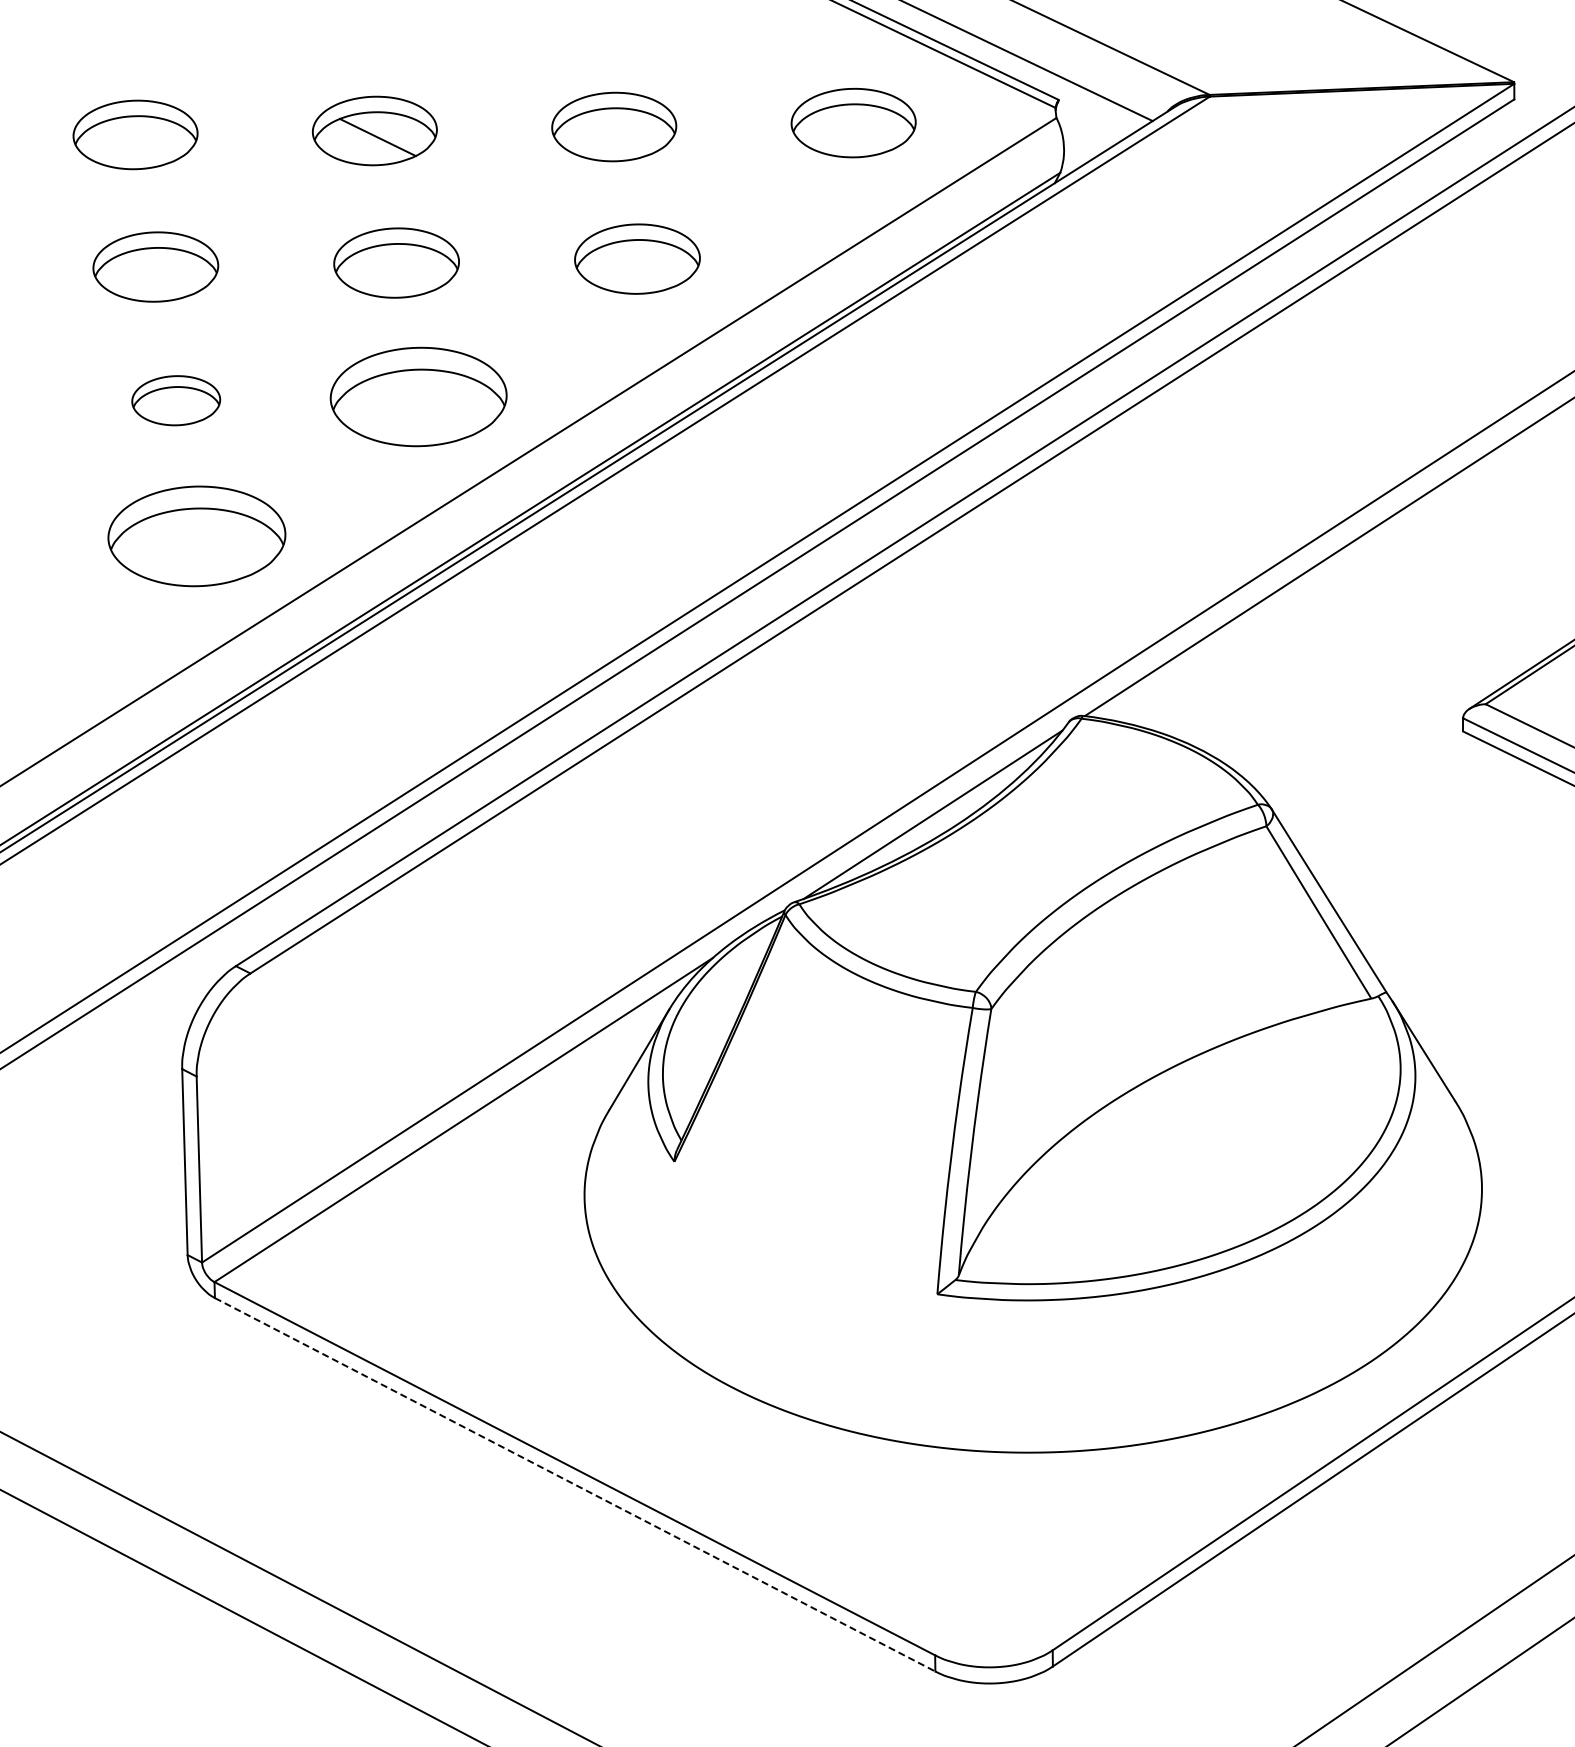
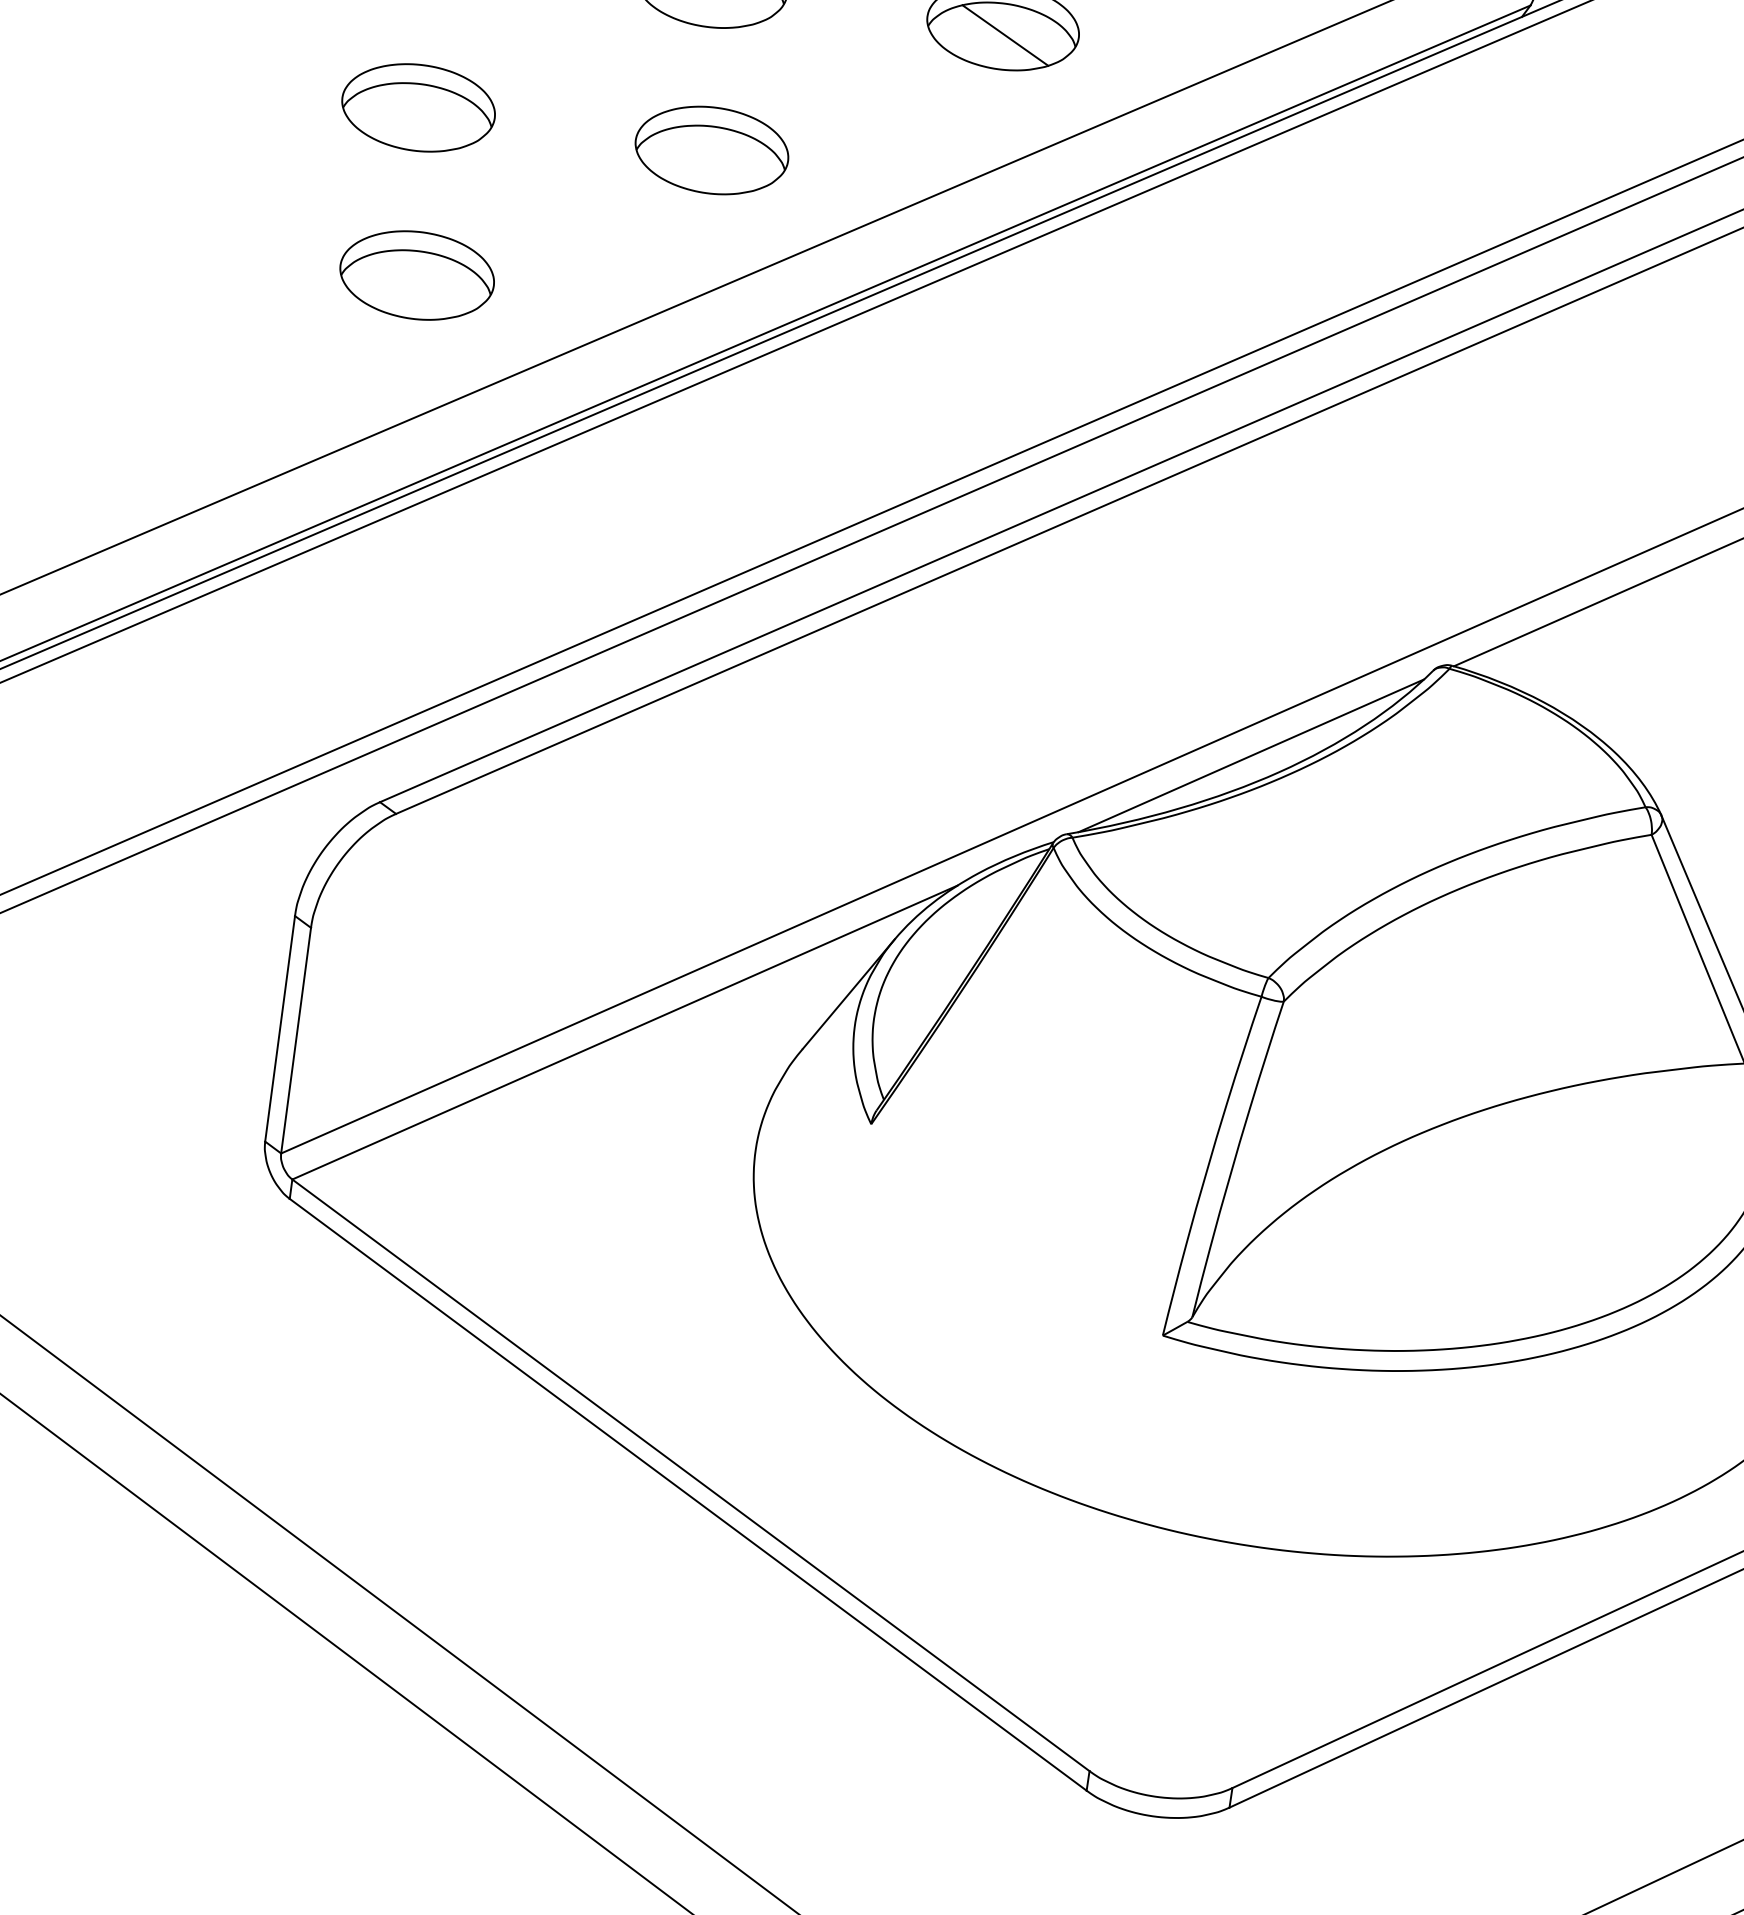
line: (640, 265) -> (1005, 35), added
part: (418, 396) -> (711, 150), size x0.71
part: (175, 400) -> (417, 107), size x1.43
part: (197, 535) -> (417, 274), size x0.71
line: (575, 1484) -> (688, 1494), dashed -> solid

